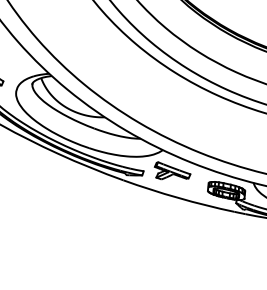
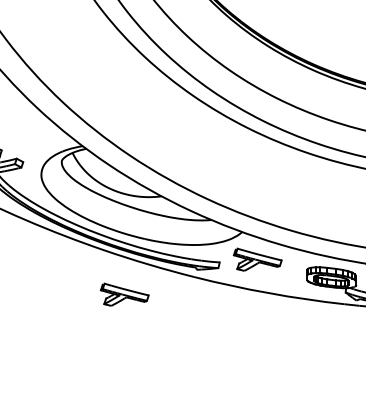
part: (69, 188) -> (124, 294), added

